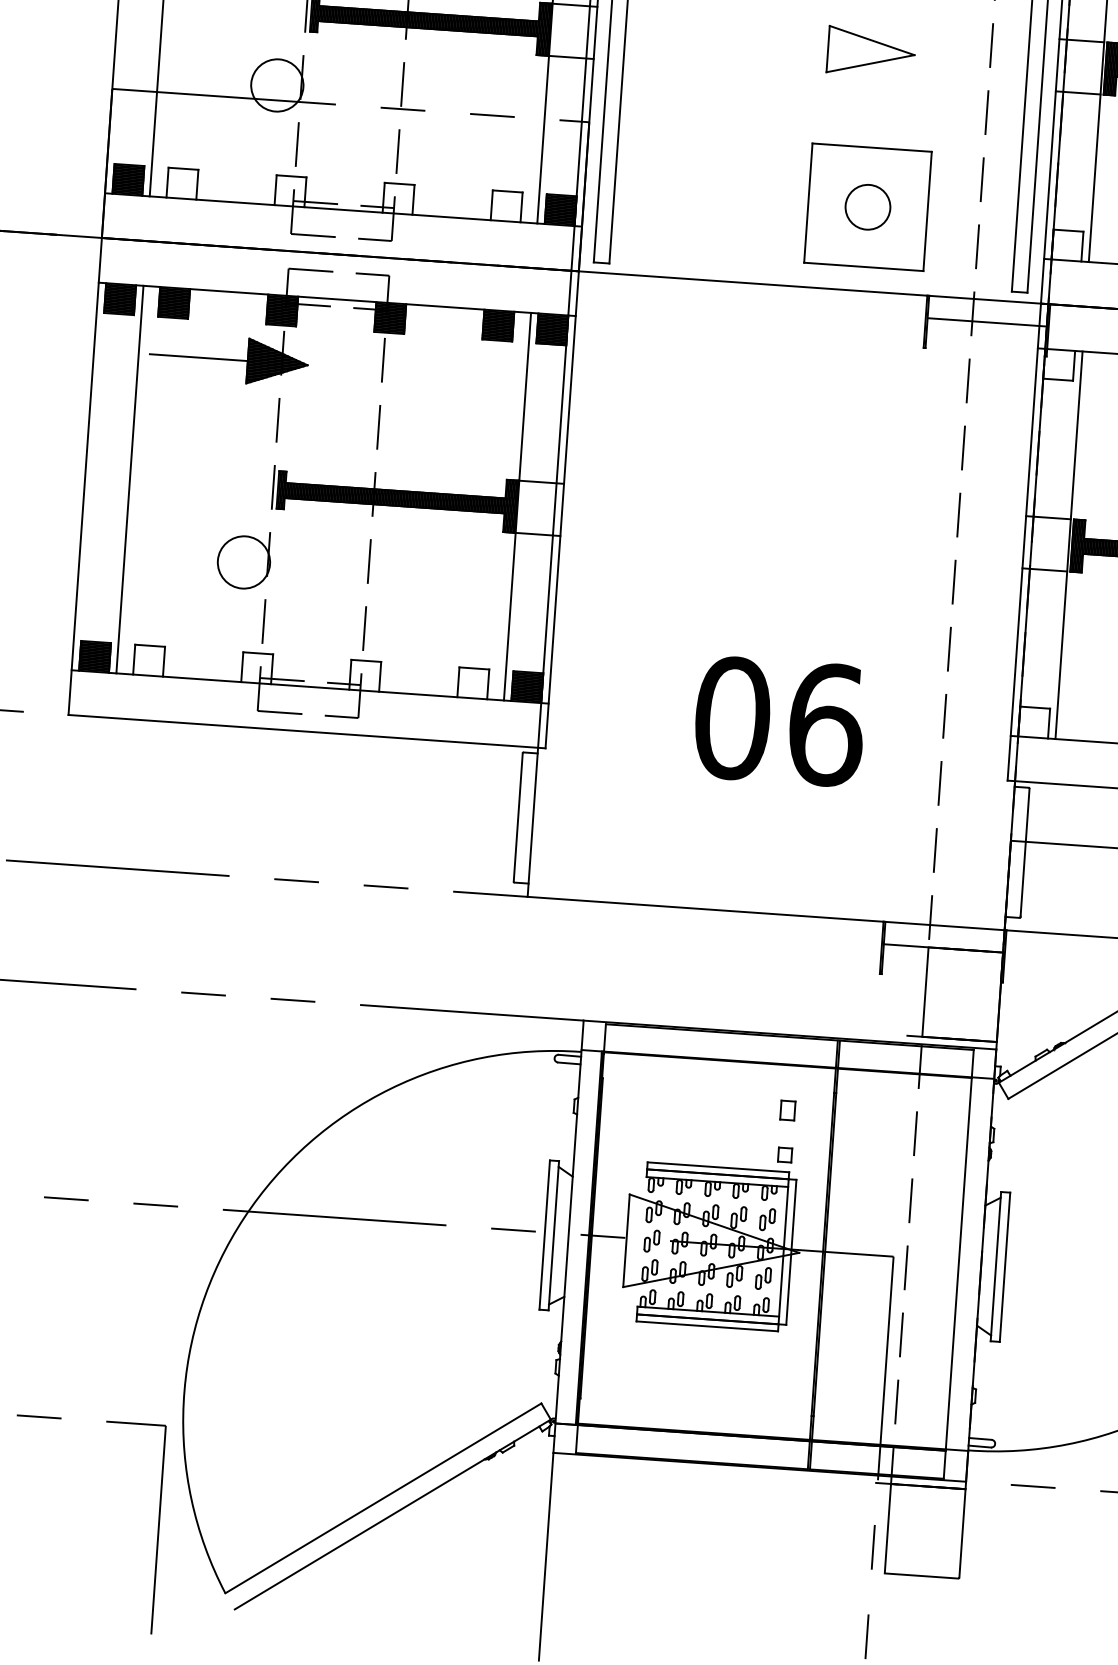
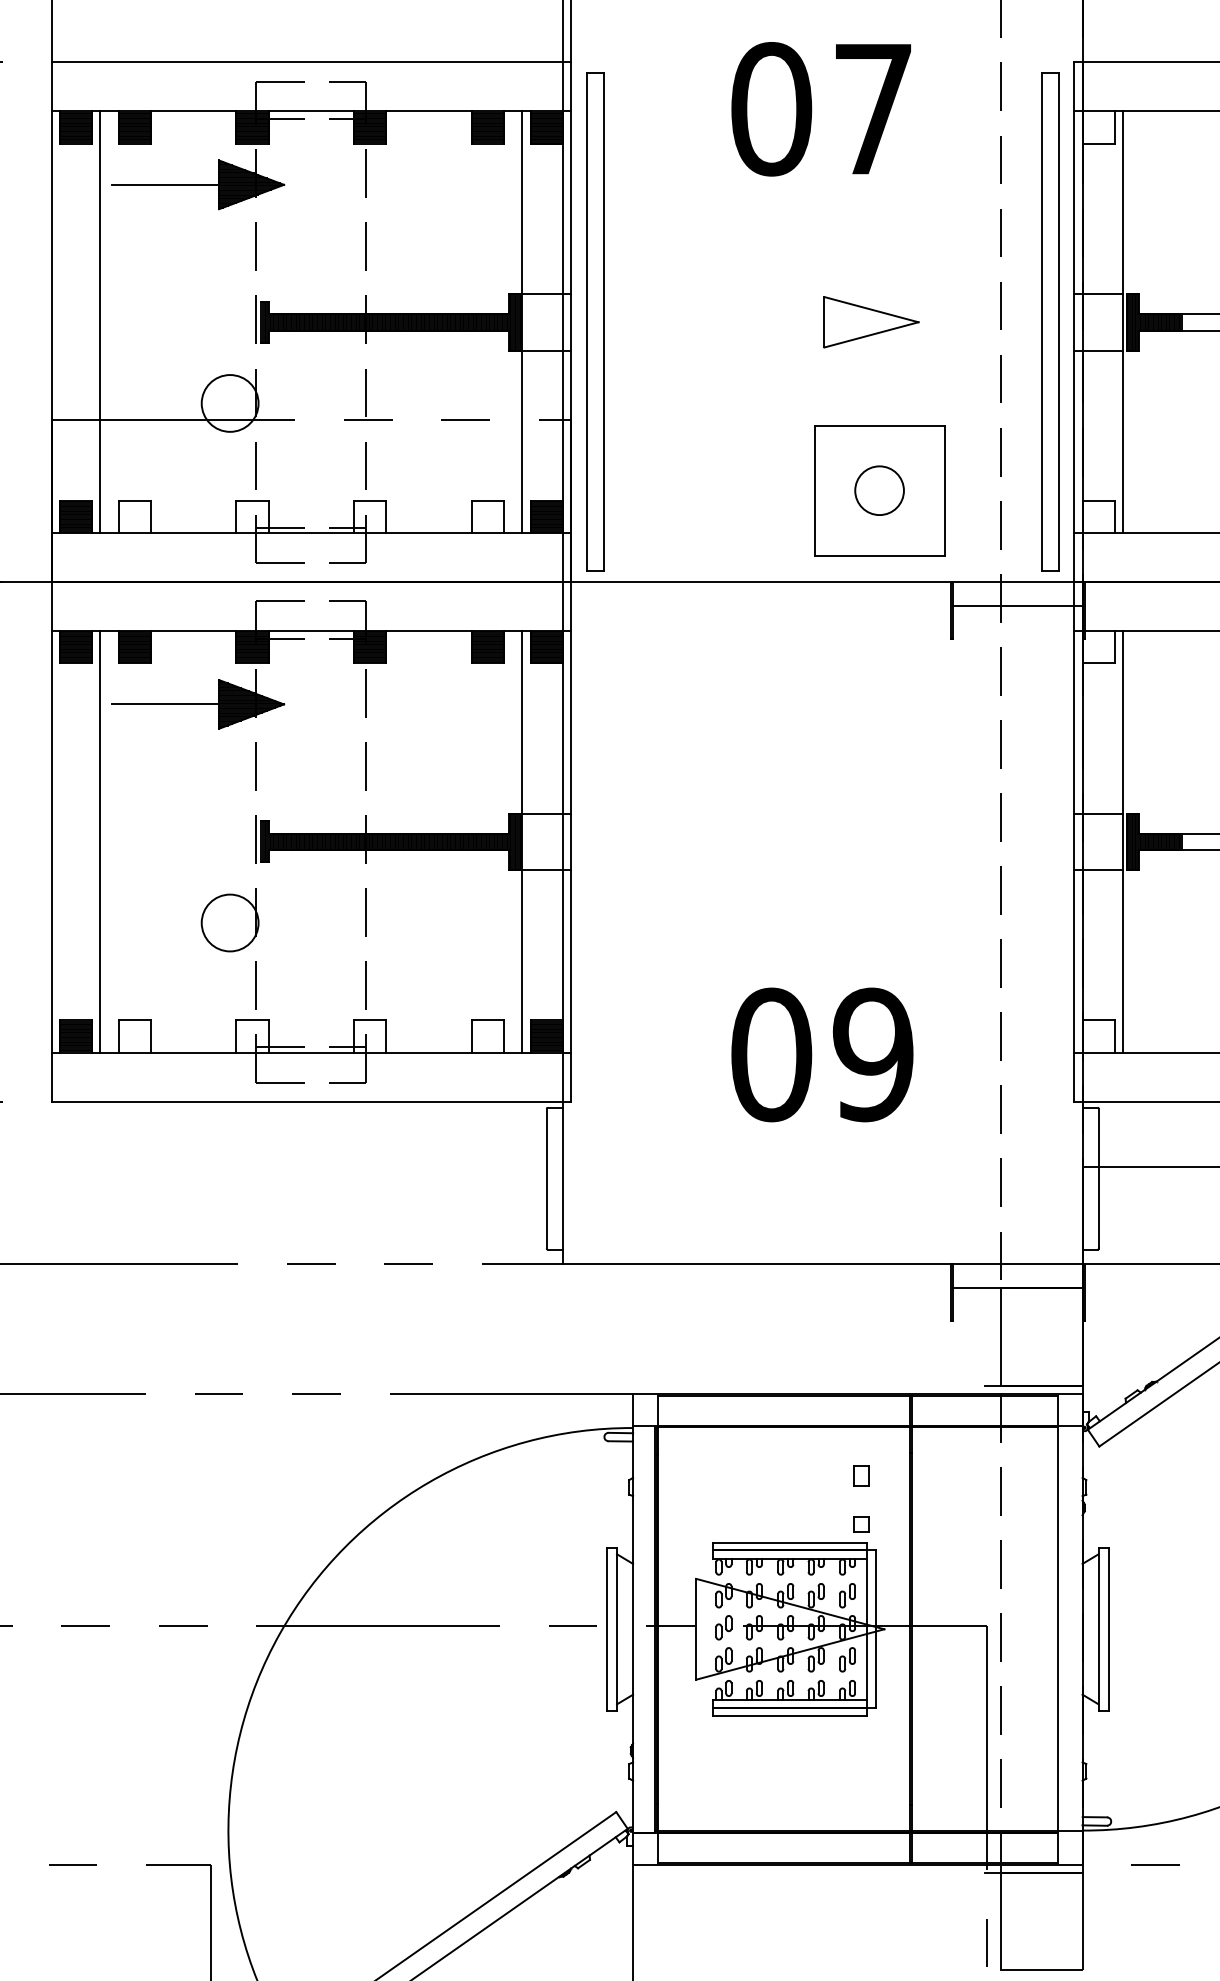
text: (826, 724) -> (873, 1054), 06 -> 09

